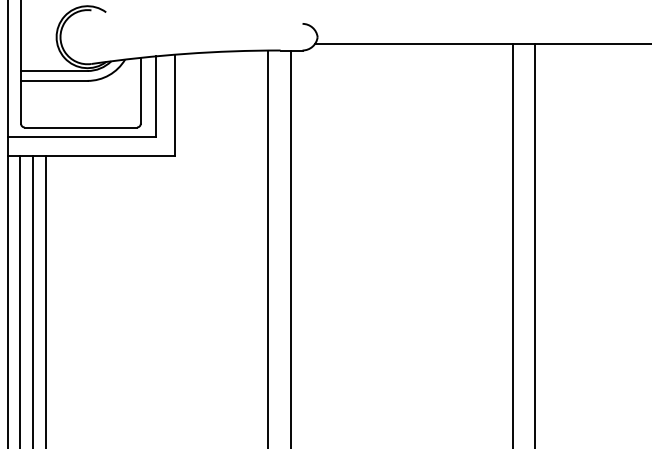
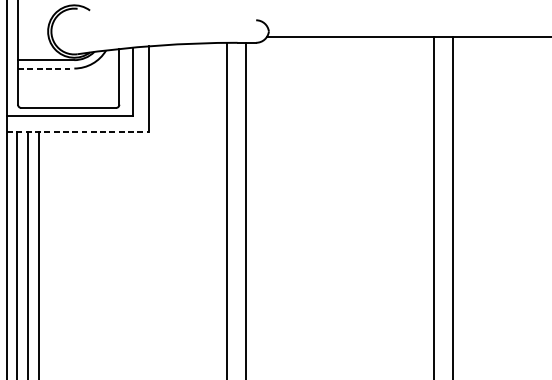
line: (54, 80) -> (46, 68), solid -> dashed
line: (91, 156) -> (77, 132), solid -> dashed

